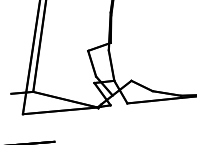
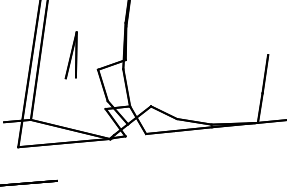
part: (65, 39) -> (70, 55), added

